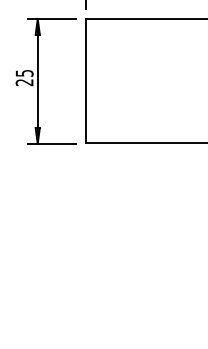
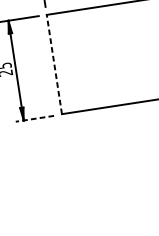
line: (85, 80) -> (54, 64), solid -> dashed
line: (51, 143) -> (34, 118), solid -> dashed

